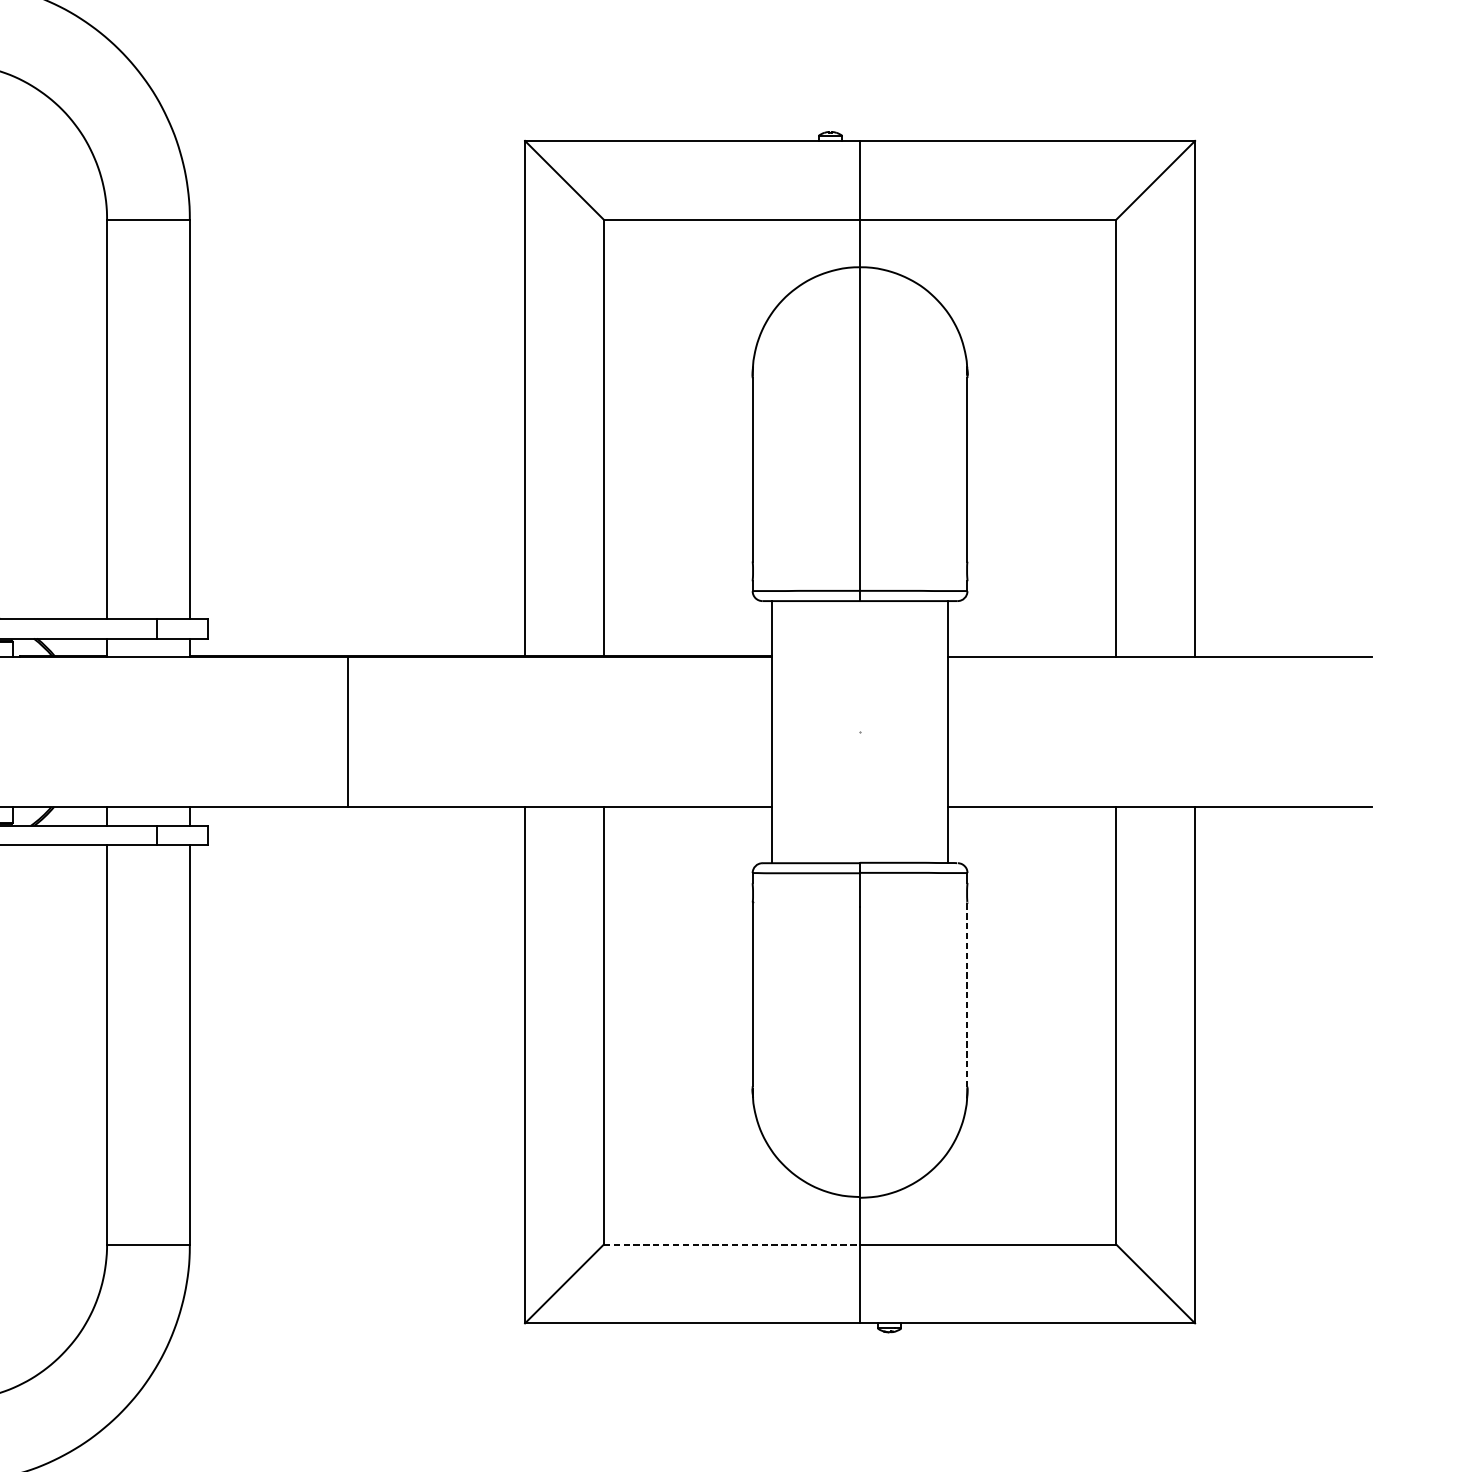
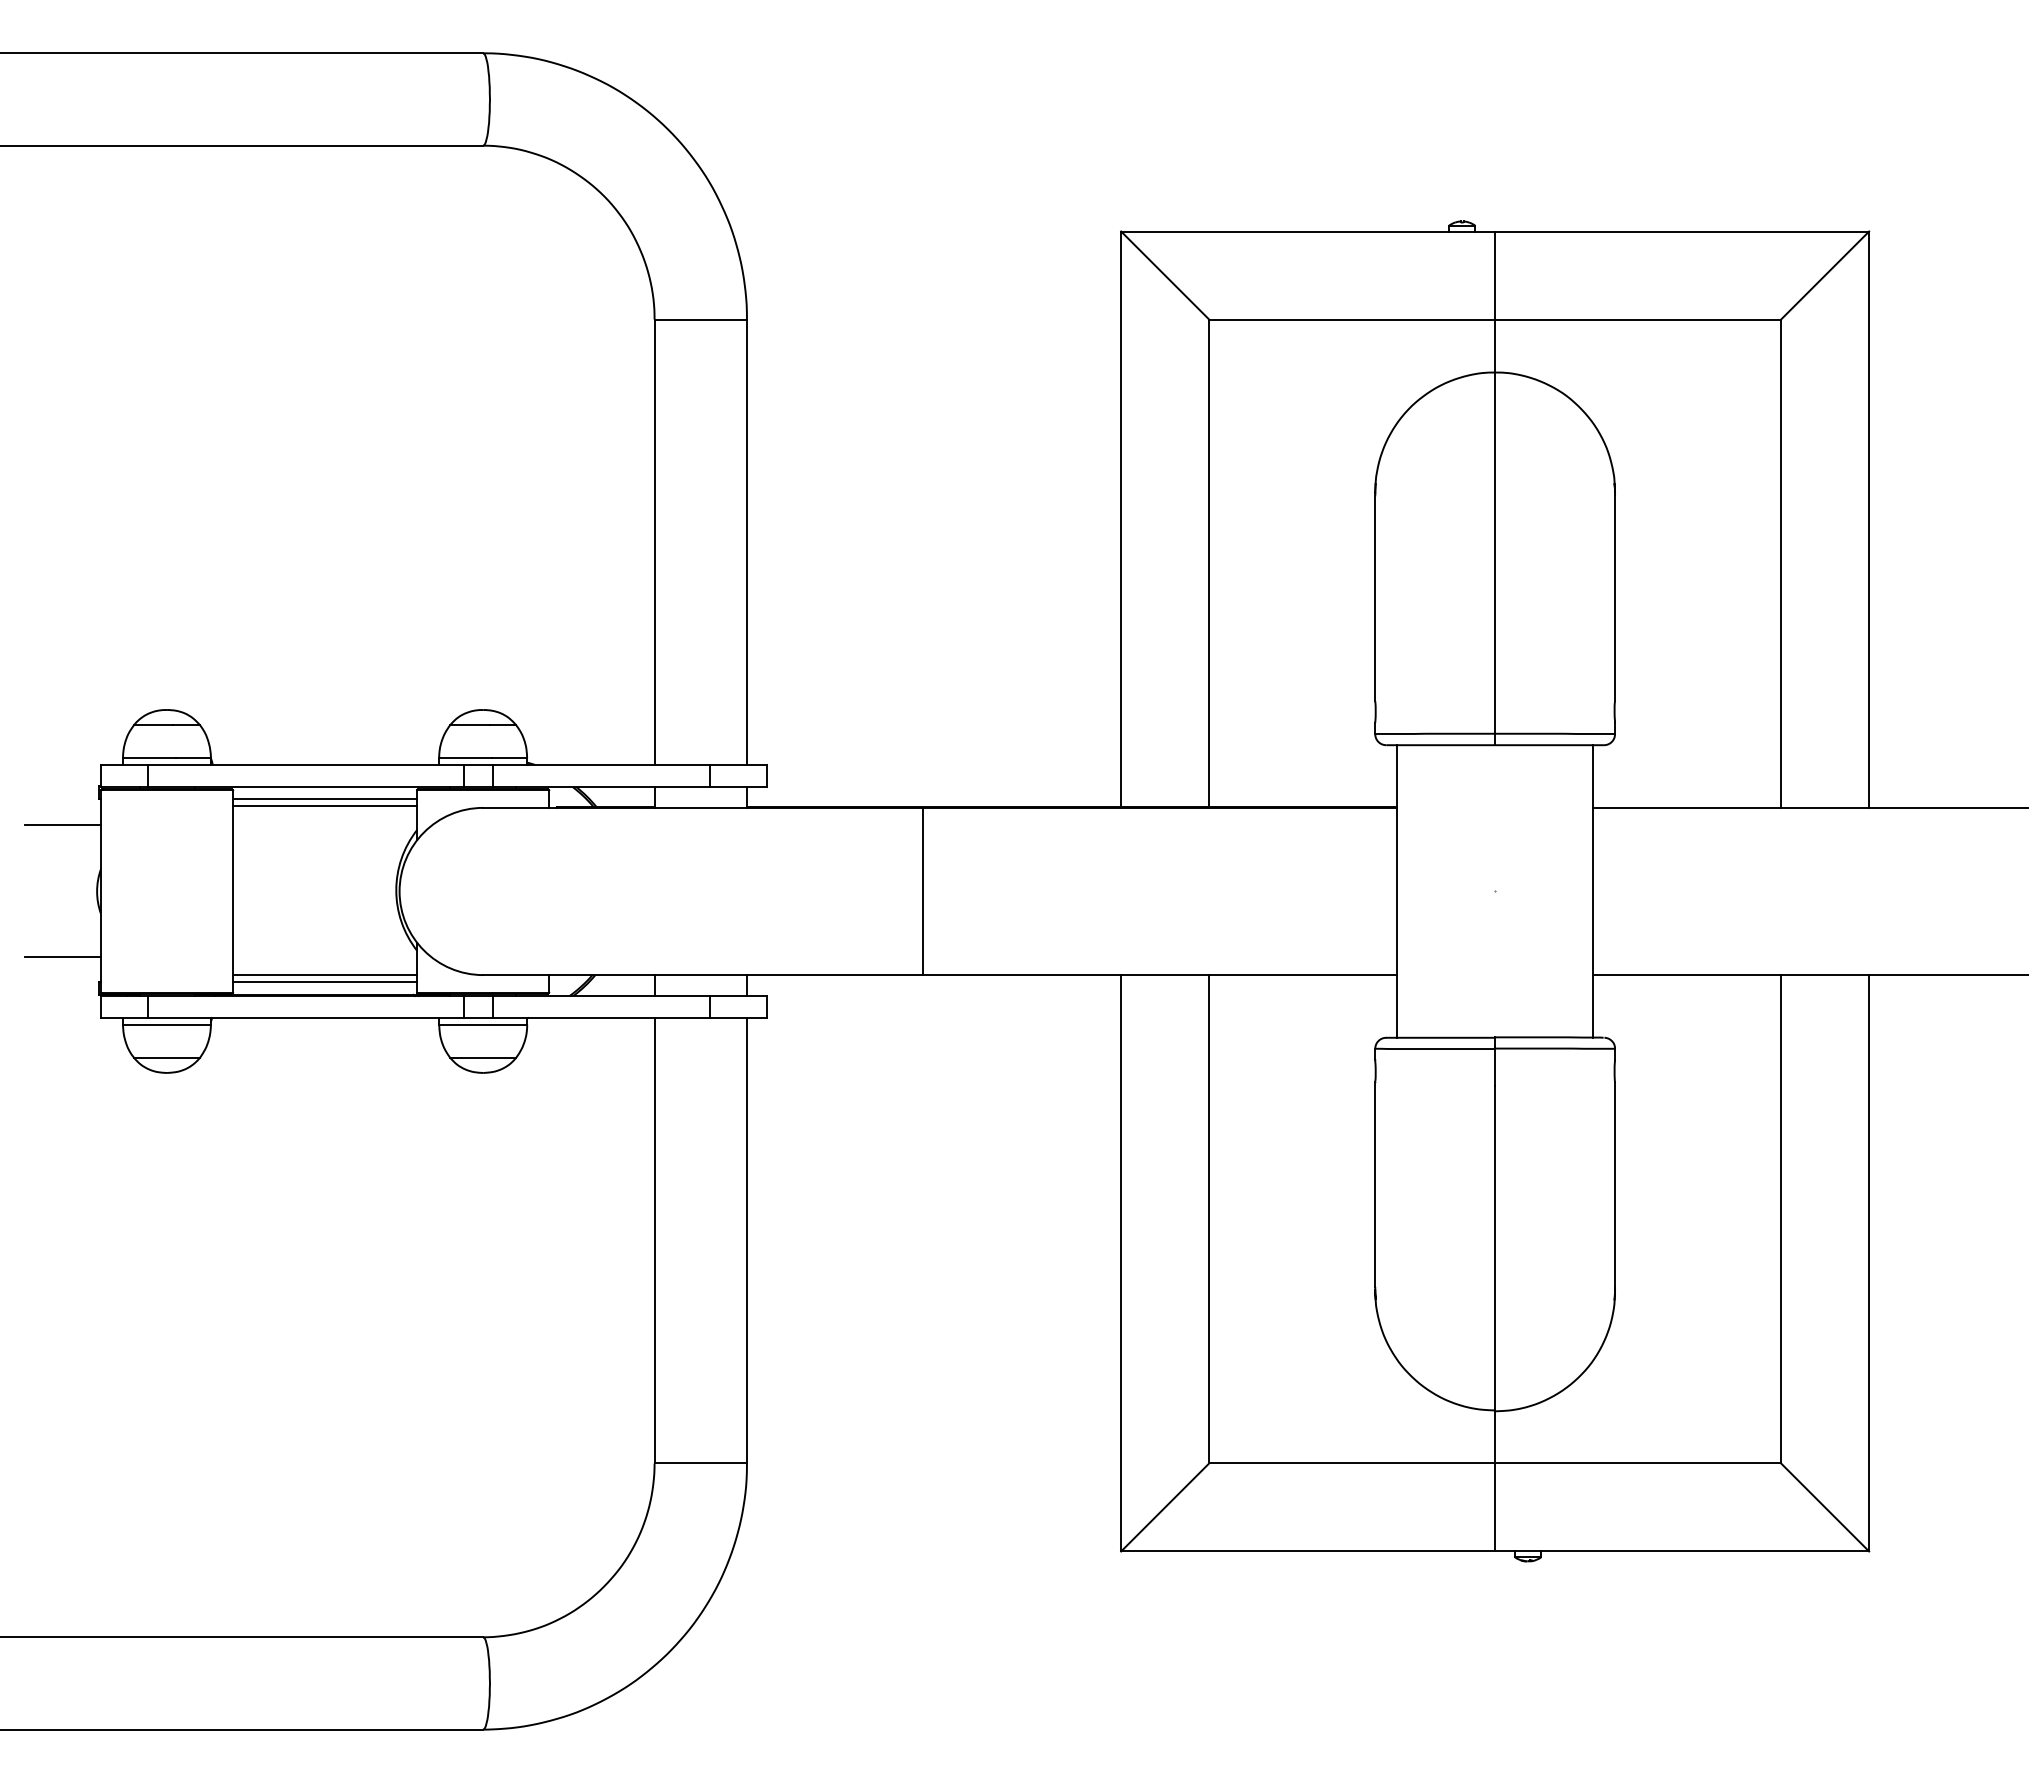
line: (967, 994) -> (1615, 1184), dashed -> solid
line: (732, 1244) -> (1352, 1463), dashed -> solid

